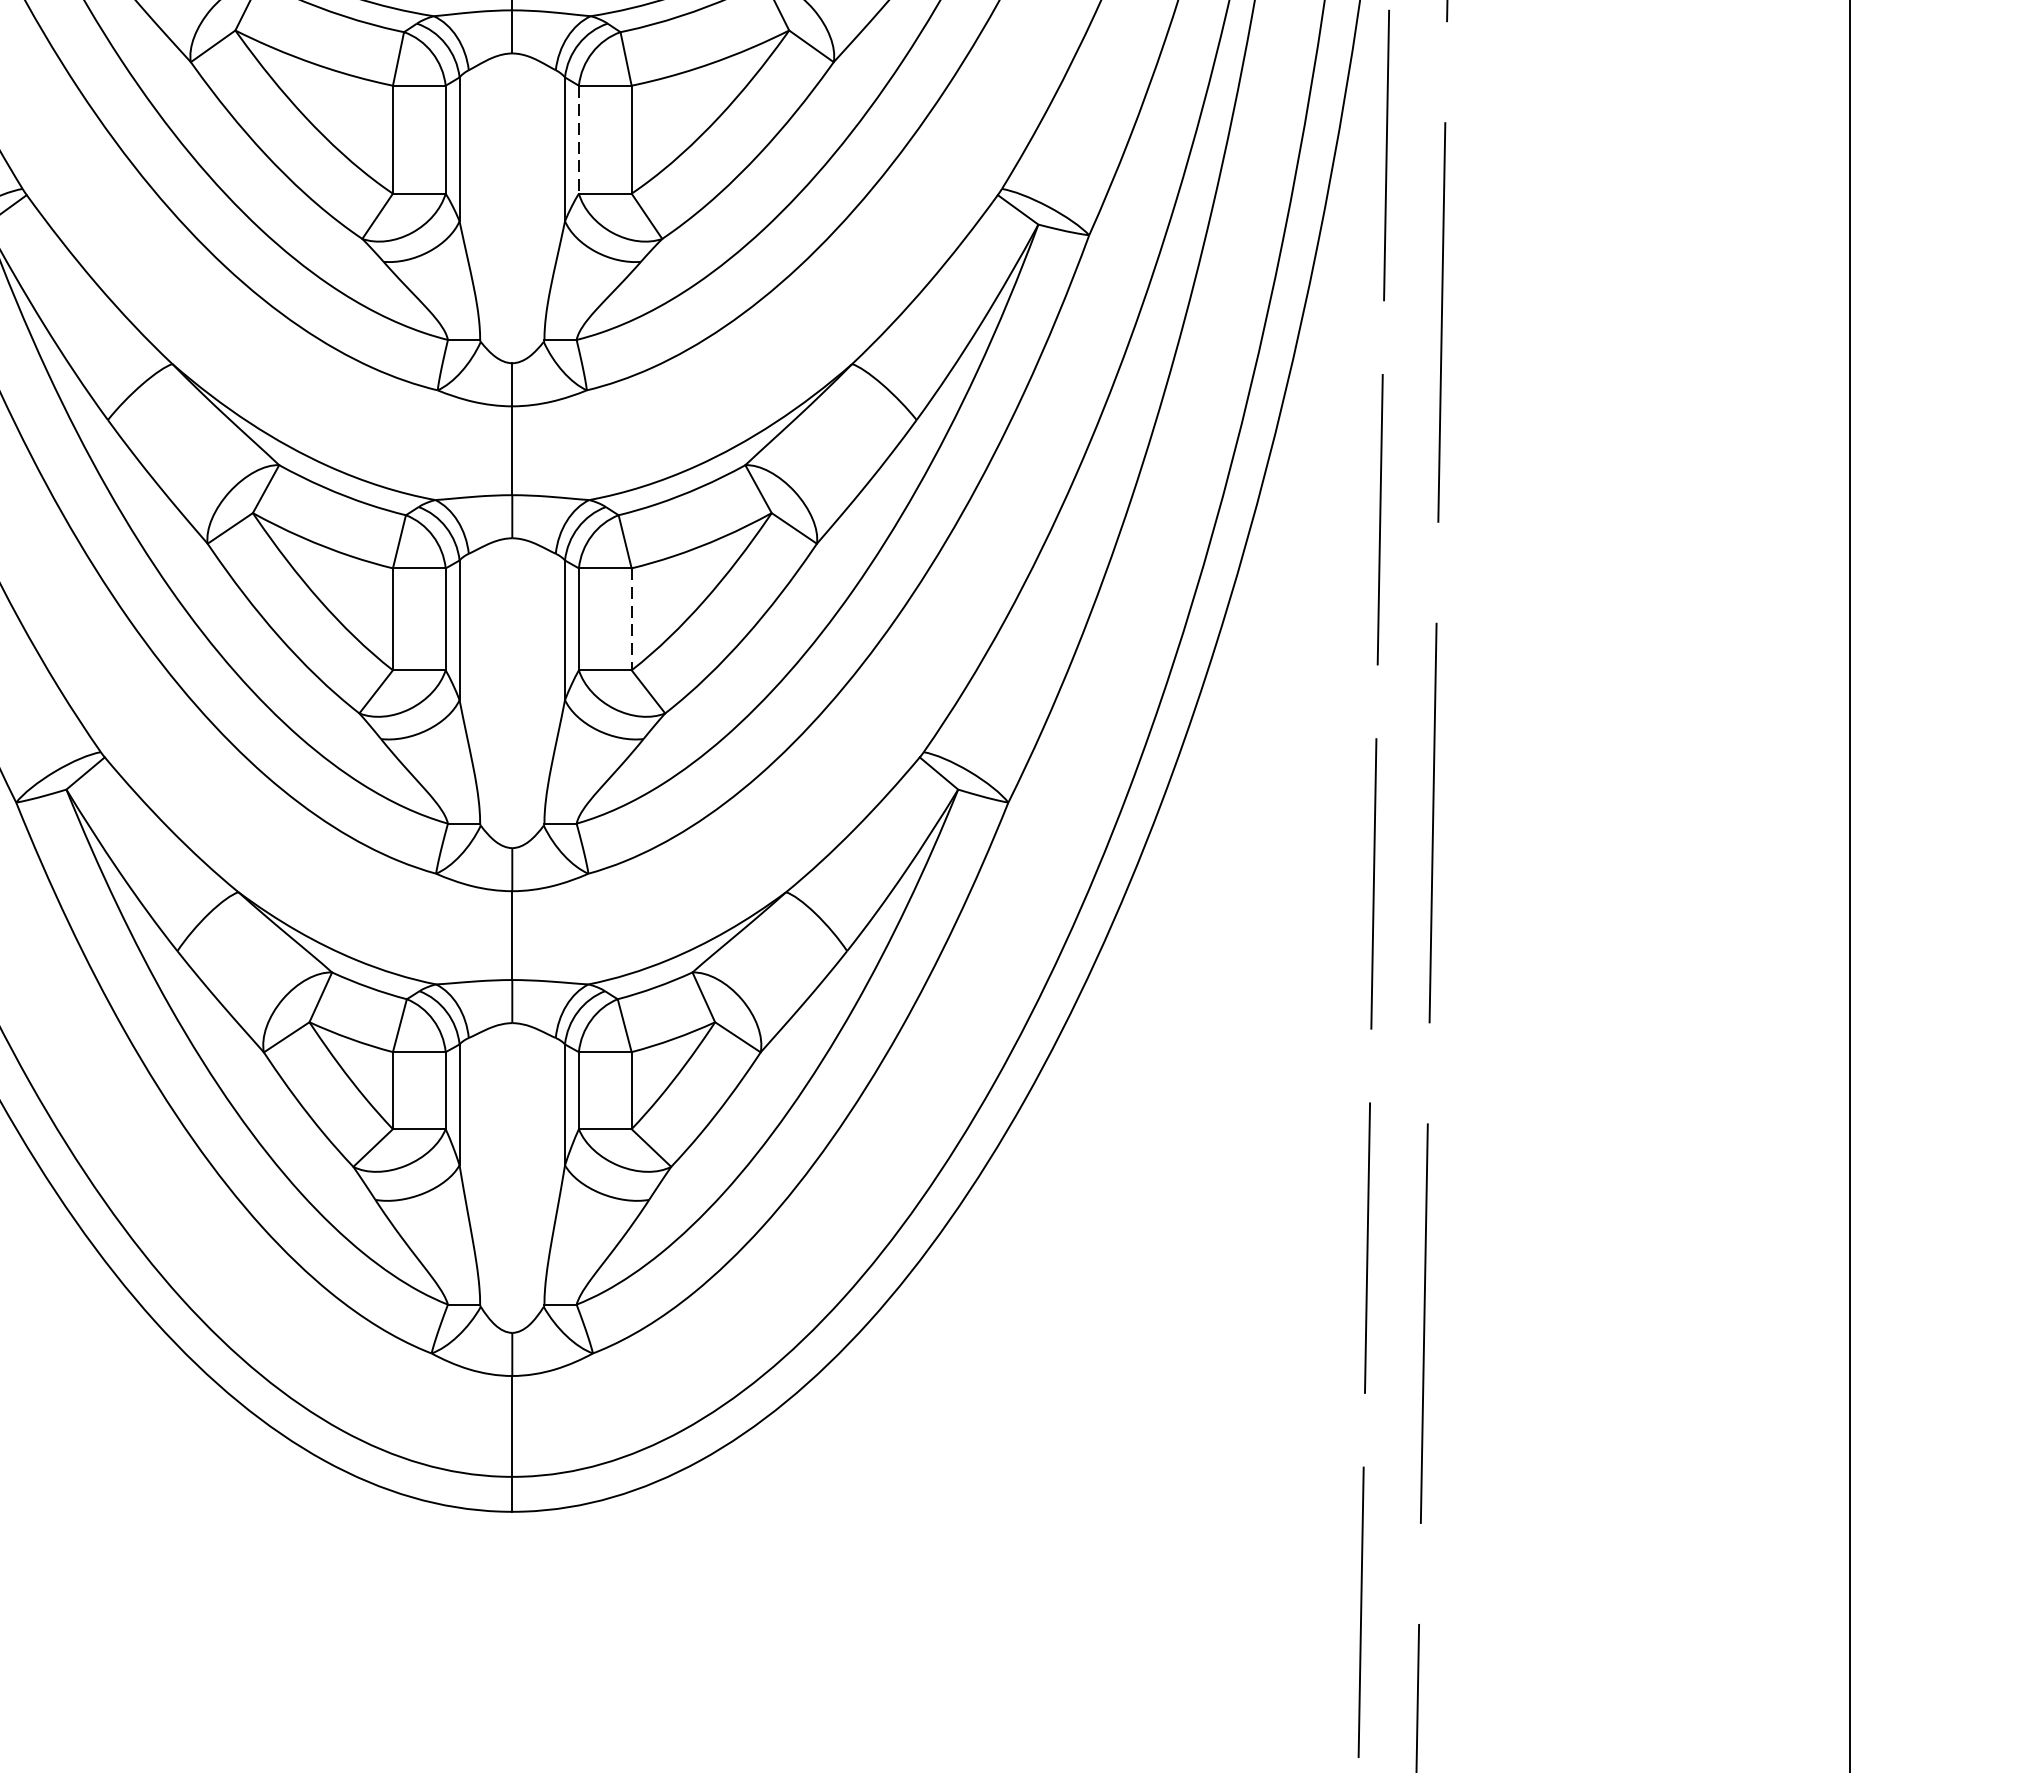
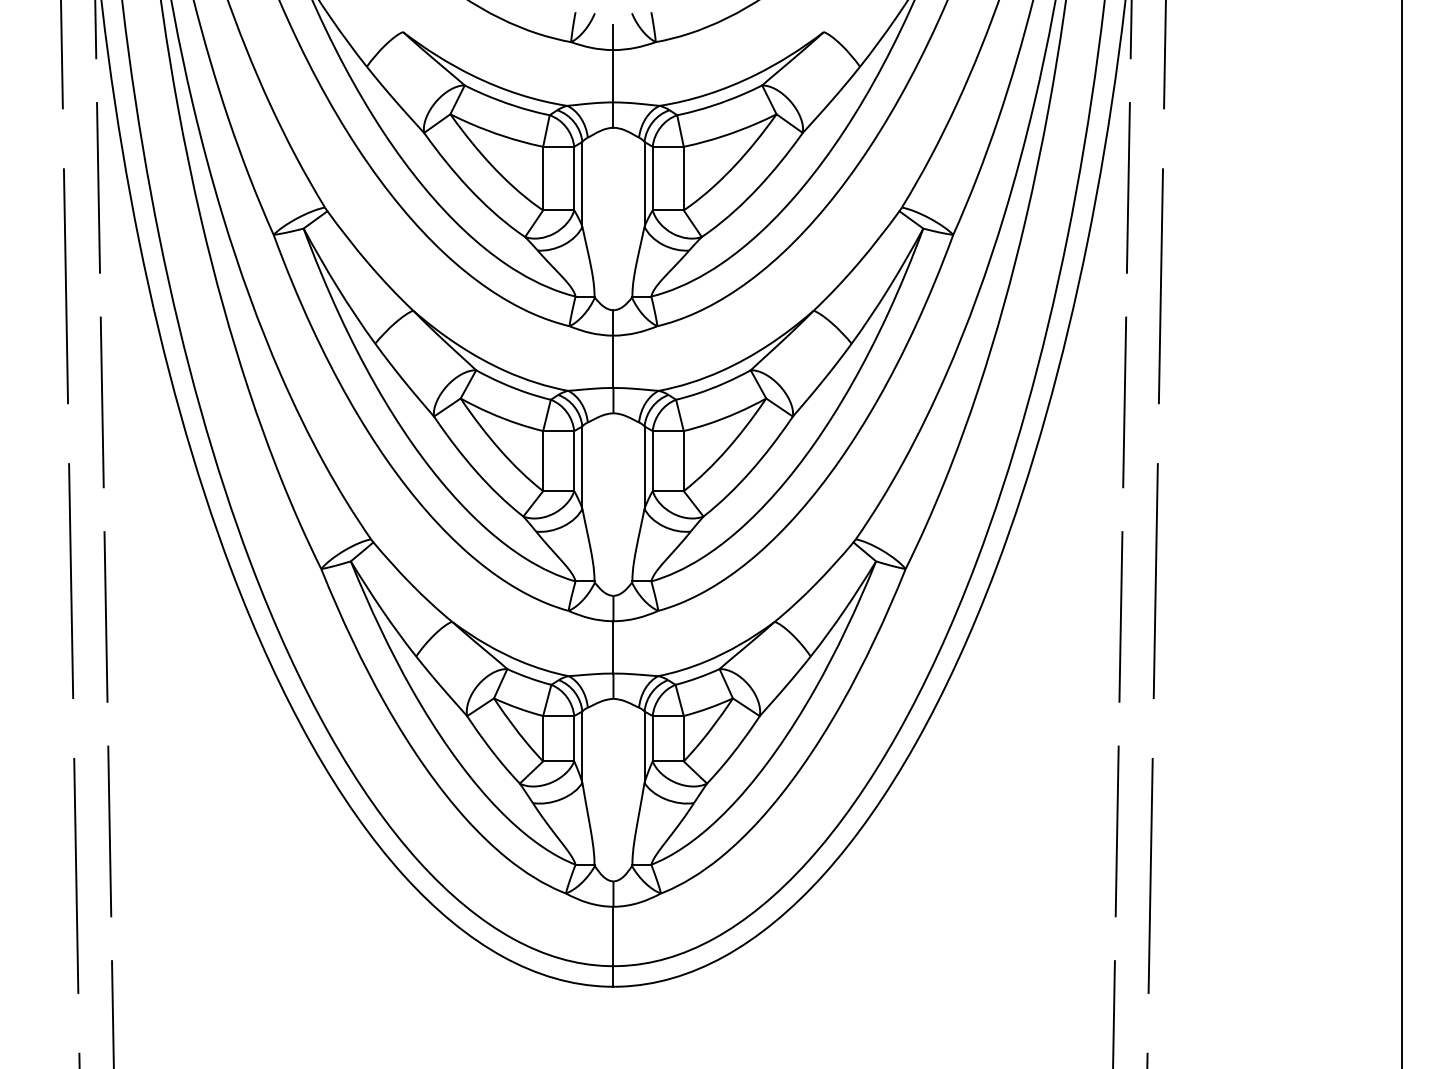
line: (578, 139) -> (652, 178), dashed -> solid
line: (631, 620) -> (683, 461), dashed -> solid

